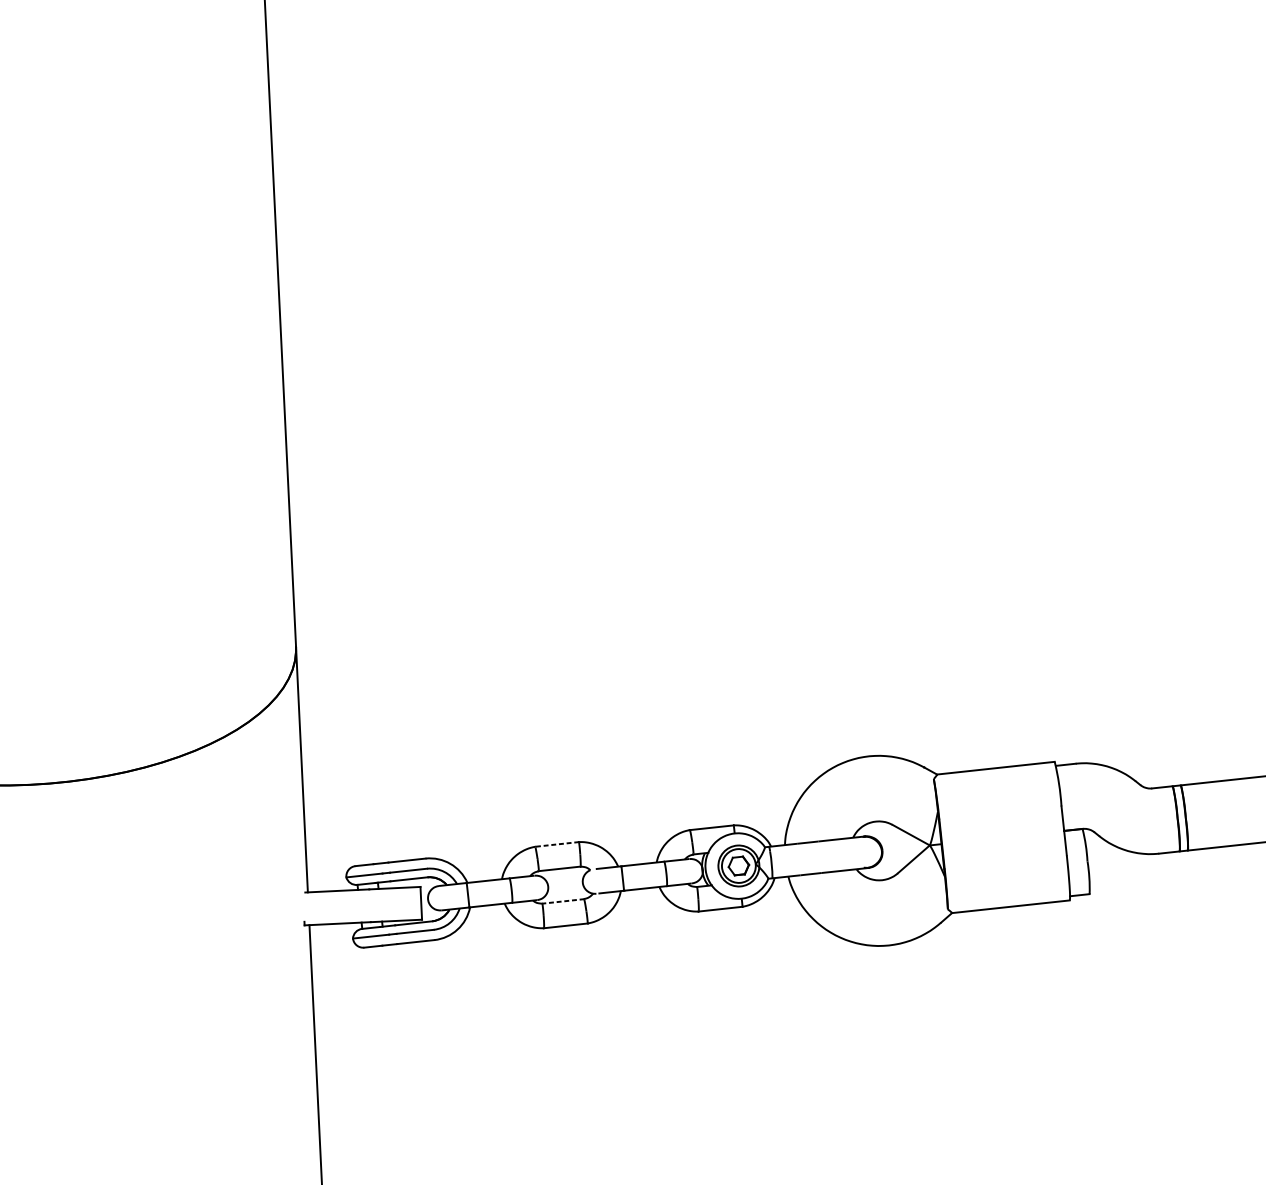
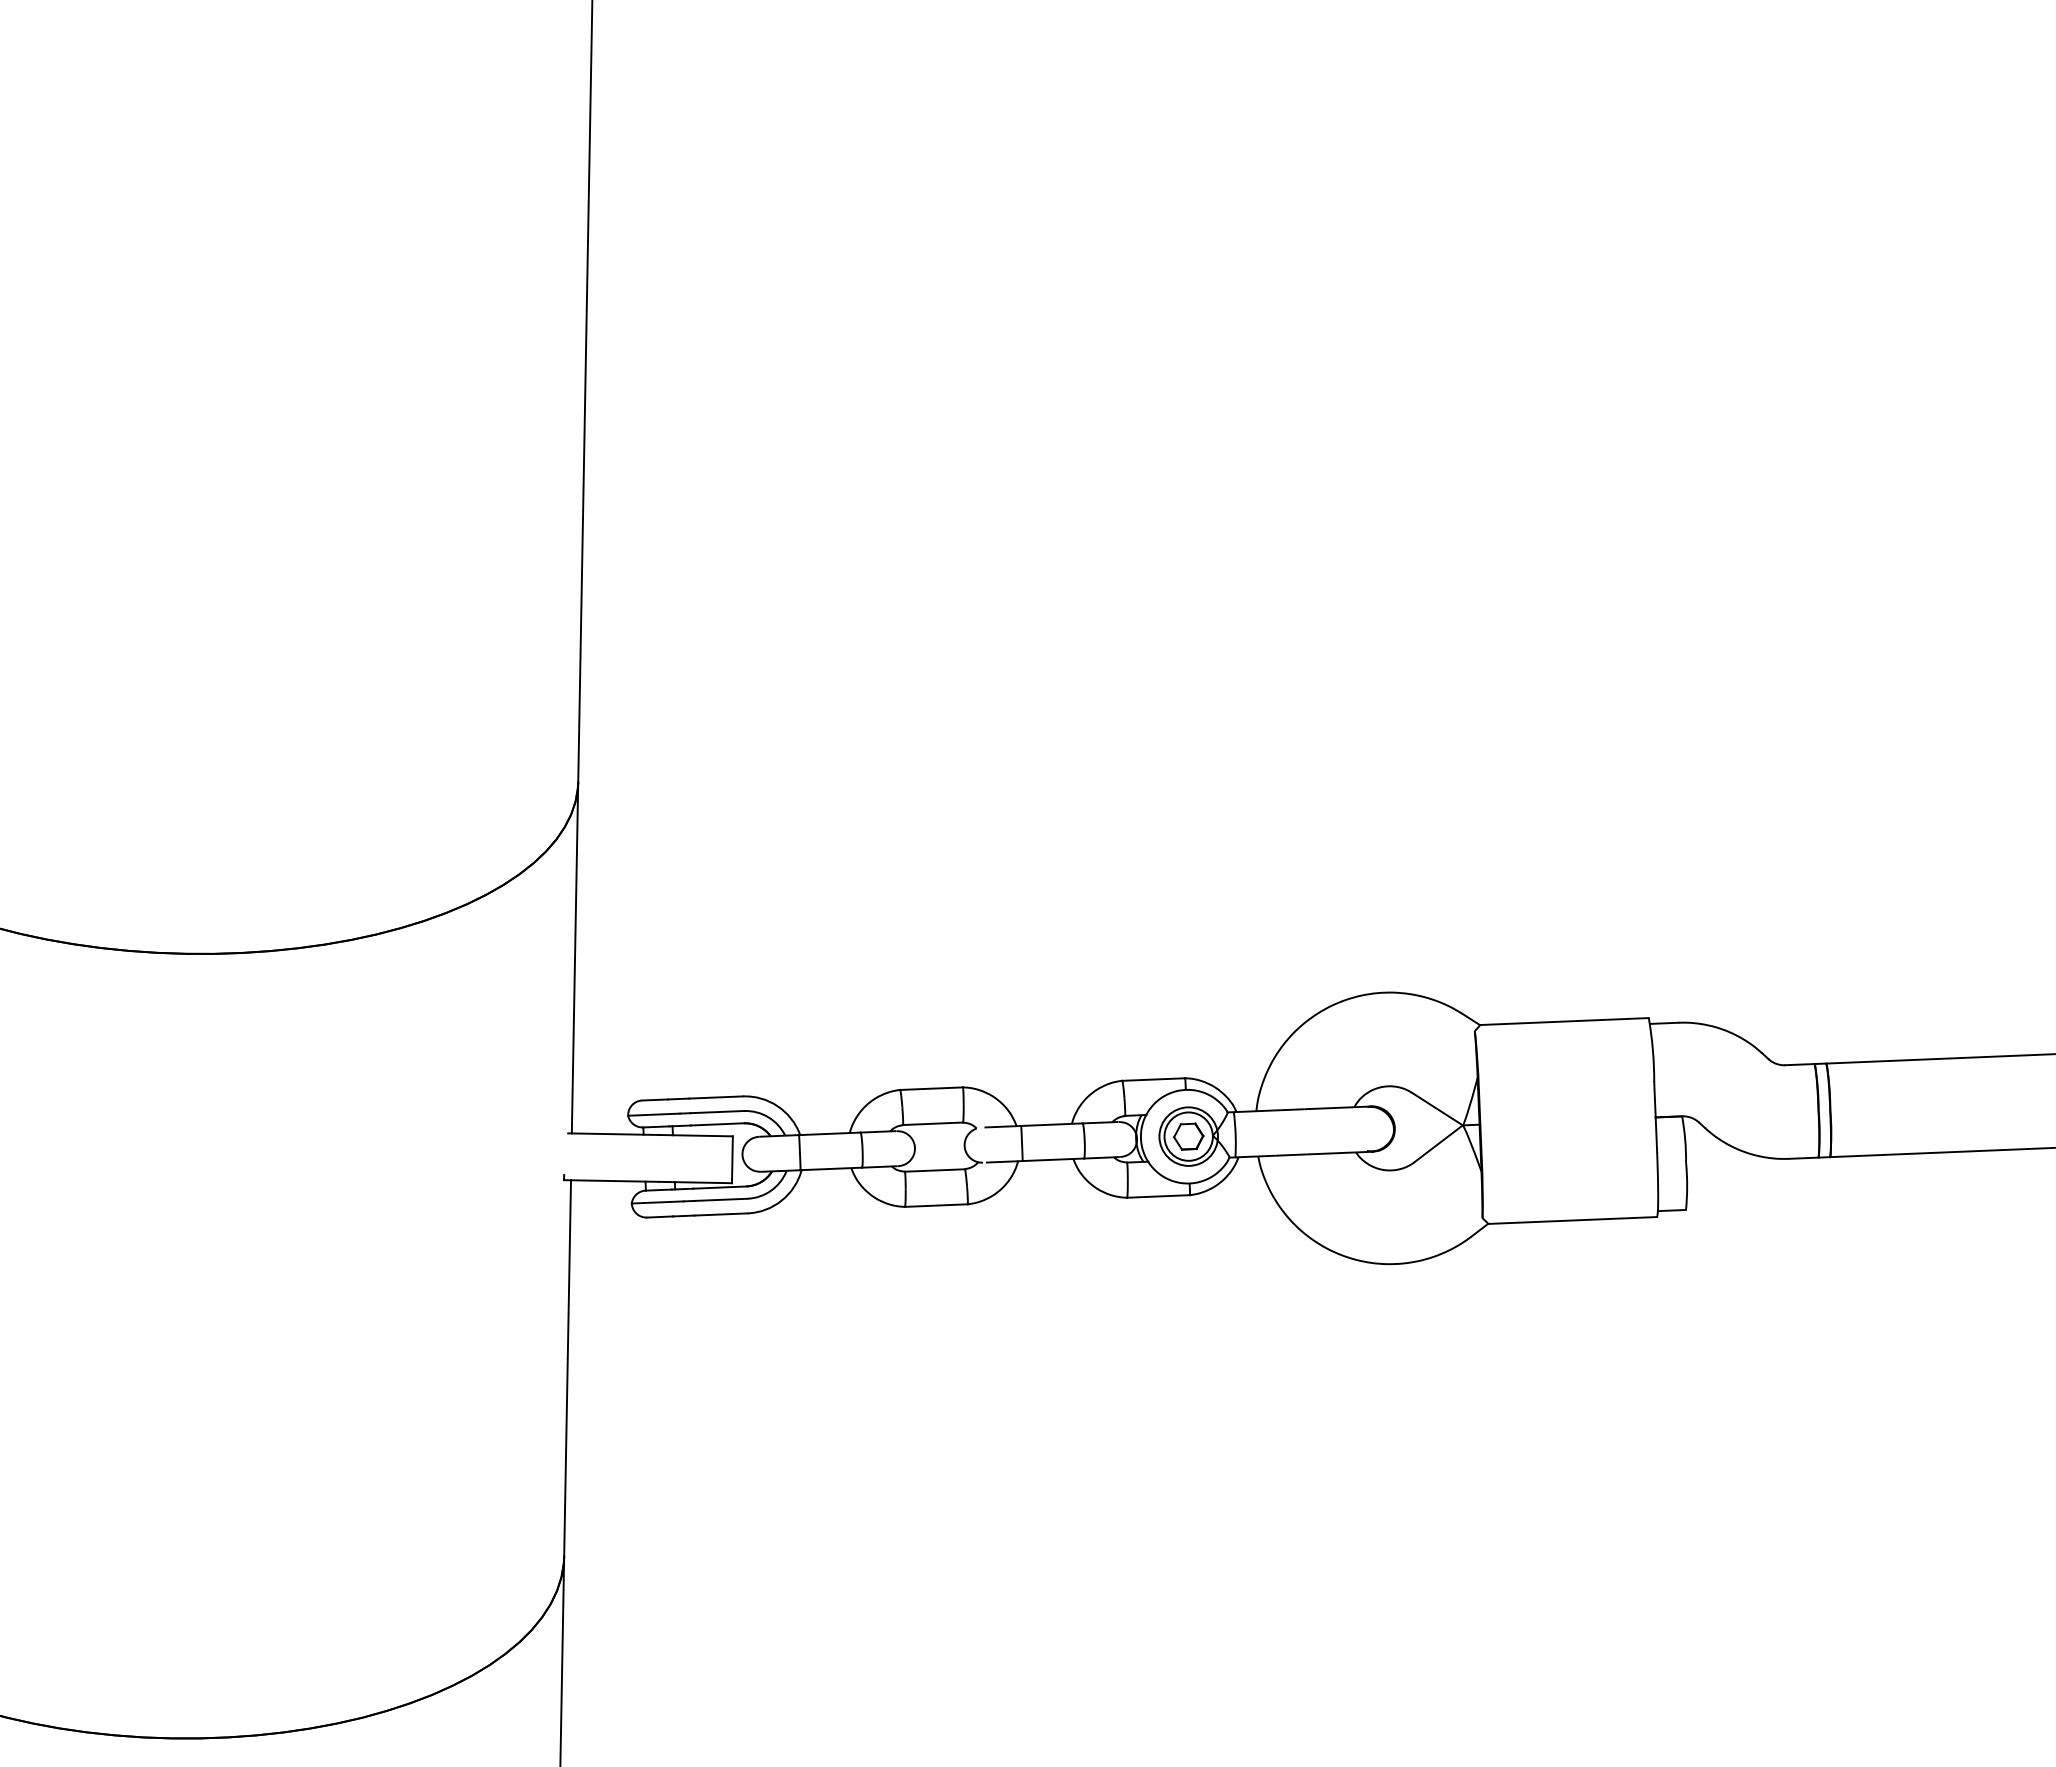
line: (557, 844) -> (931, 1088), dashed -> solid
line: (562, 901) -> (934, 1170), dashed -> solid

